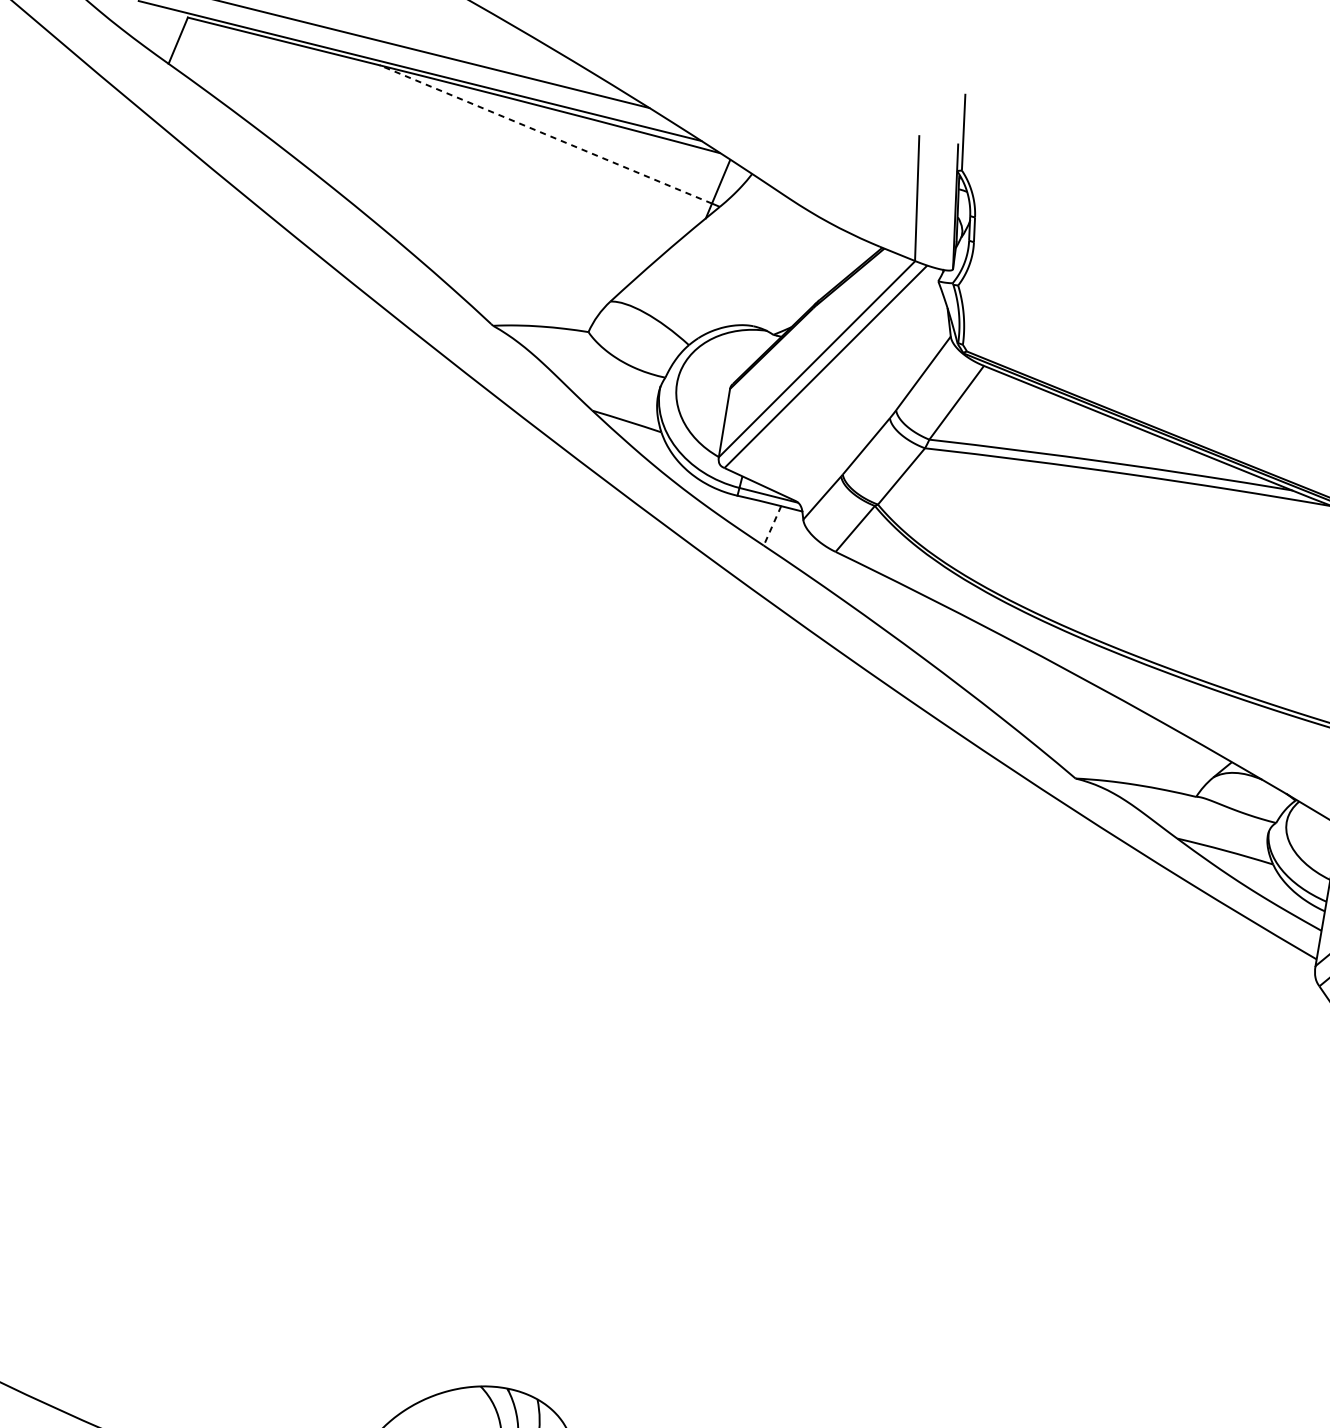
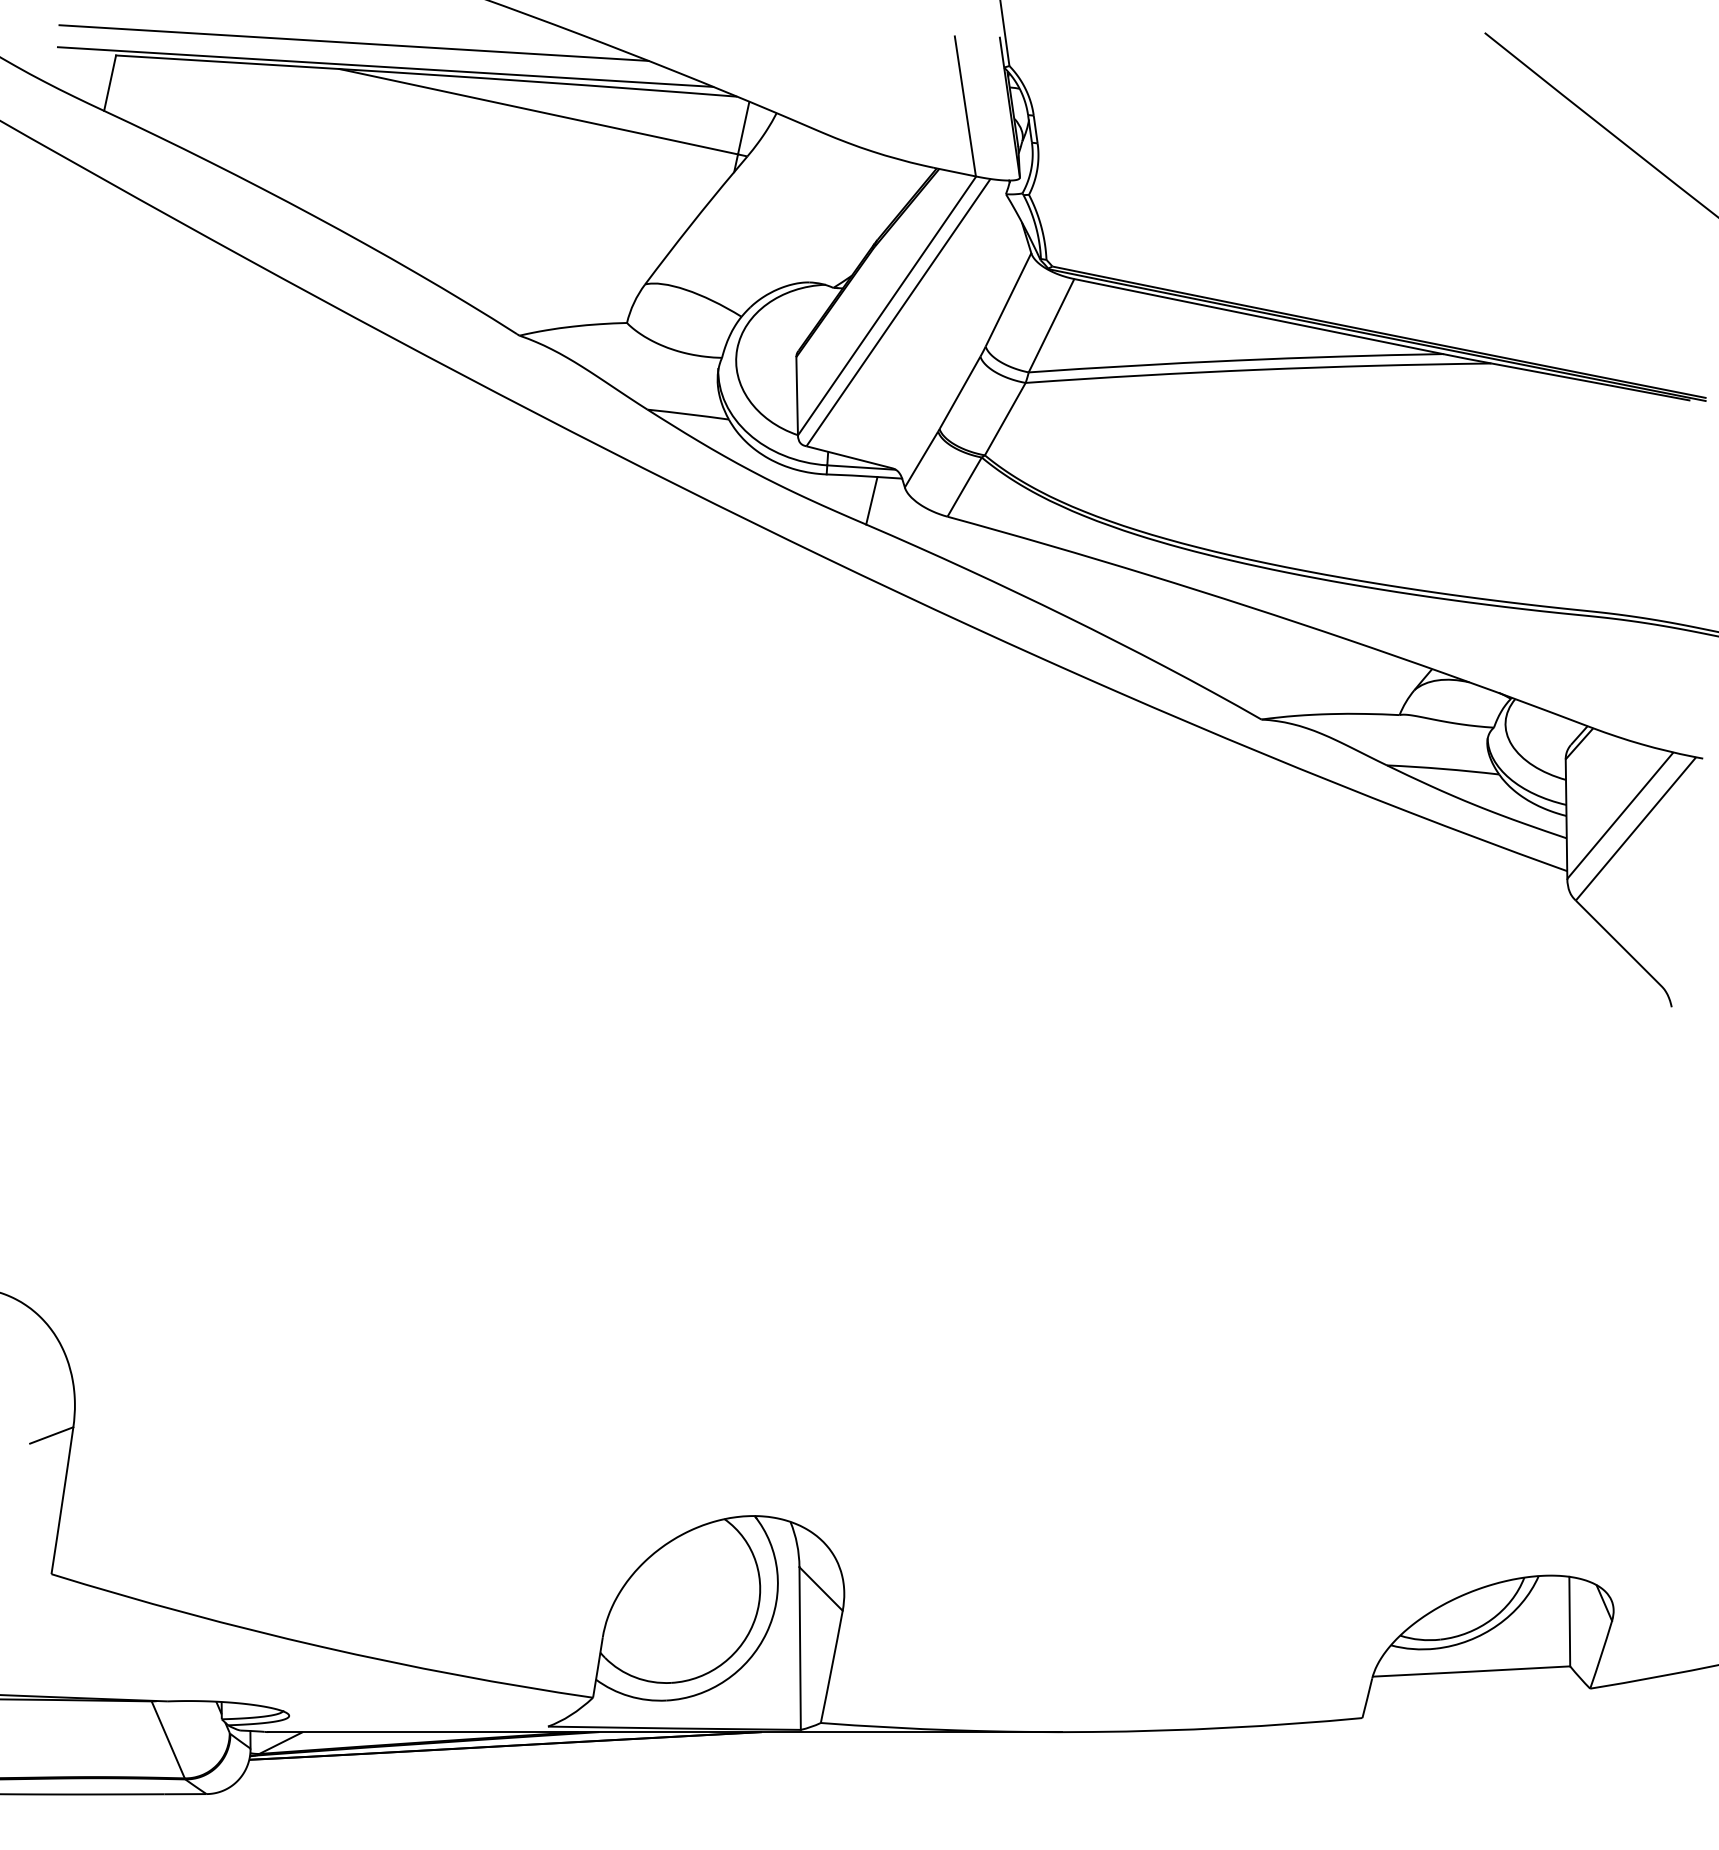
line: (545, 134) -> (538, 111), dashed -> solid
line: (772, 526) -> (871, 501), dashed -> solid

